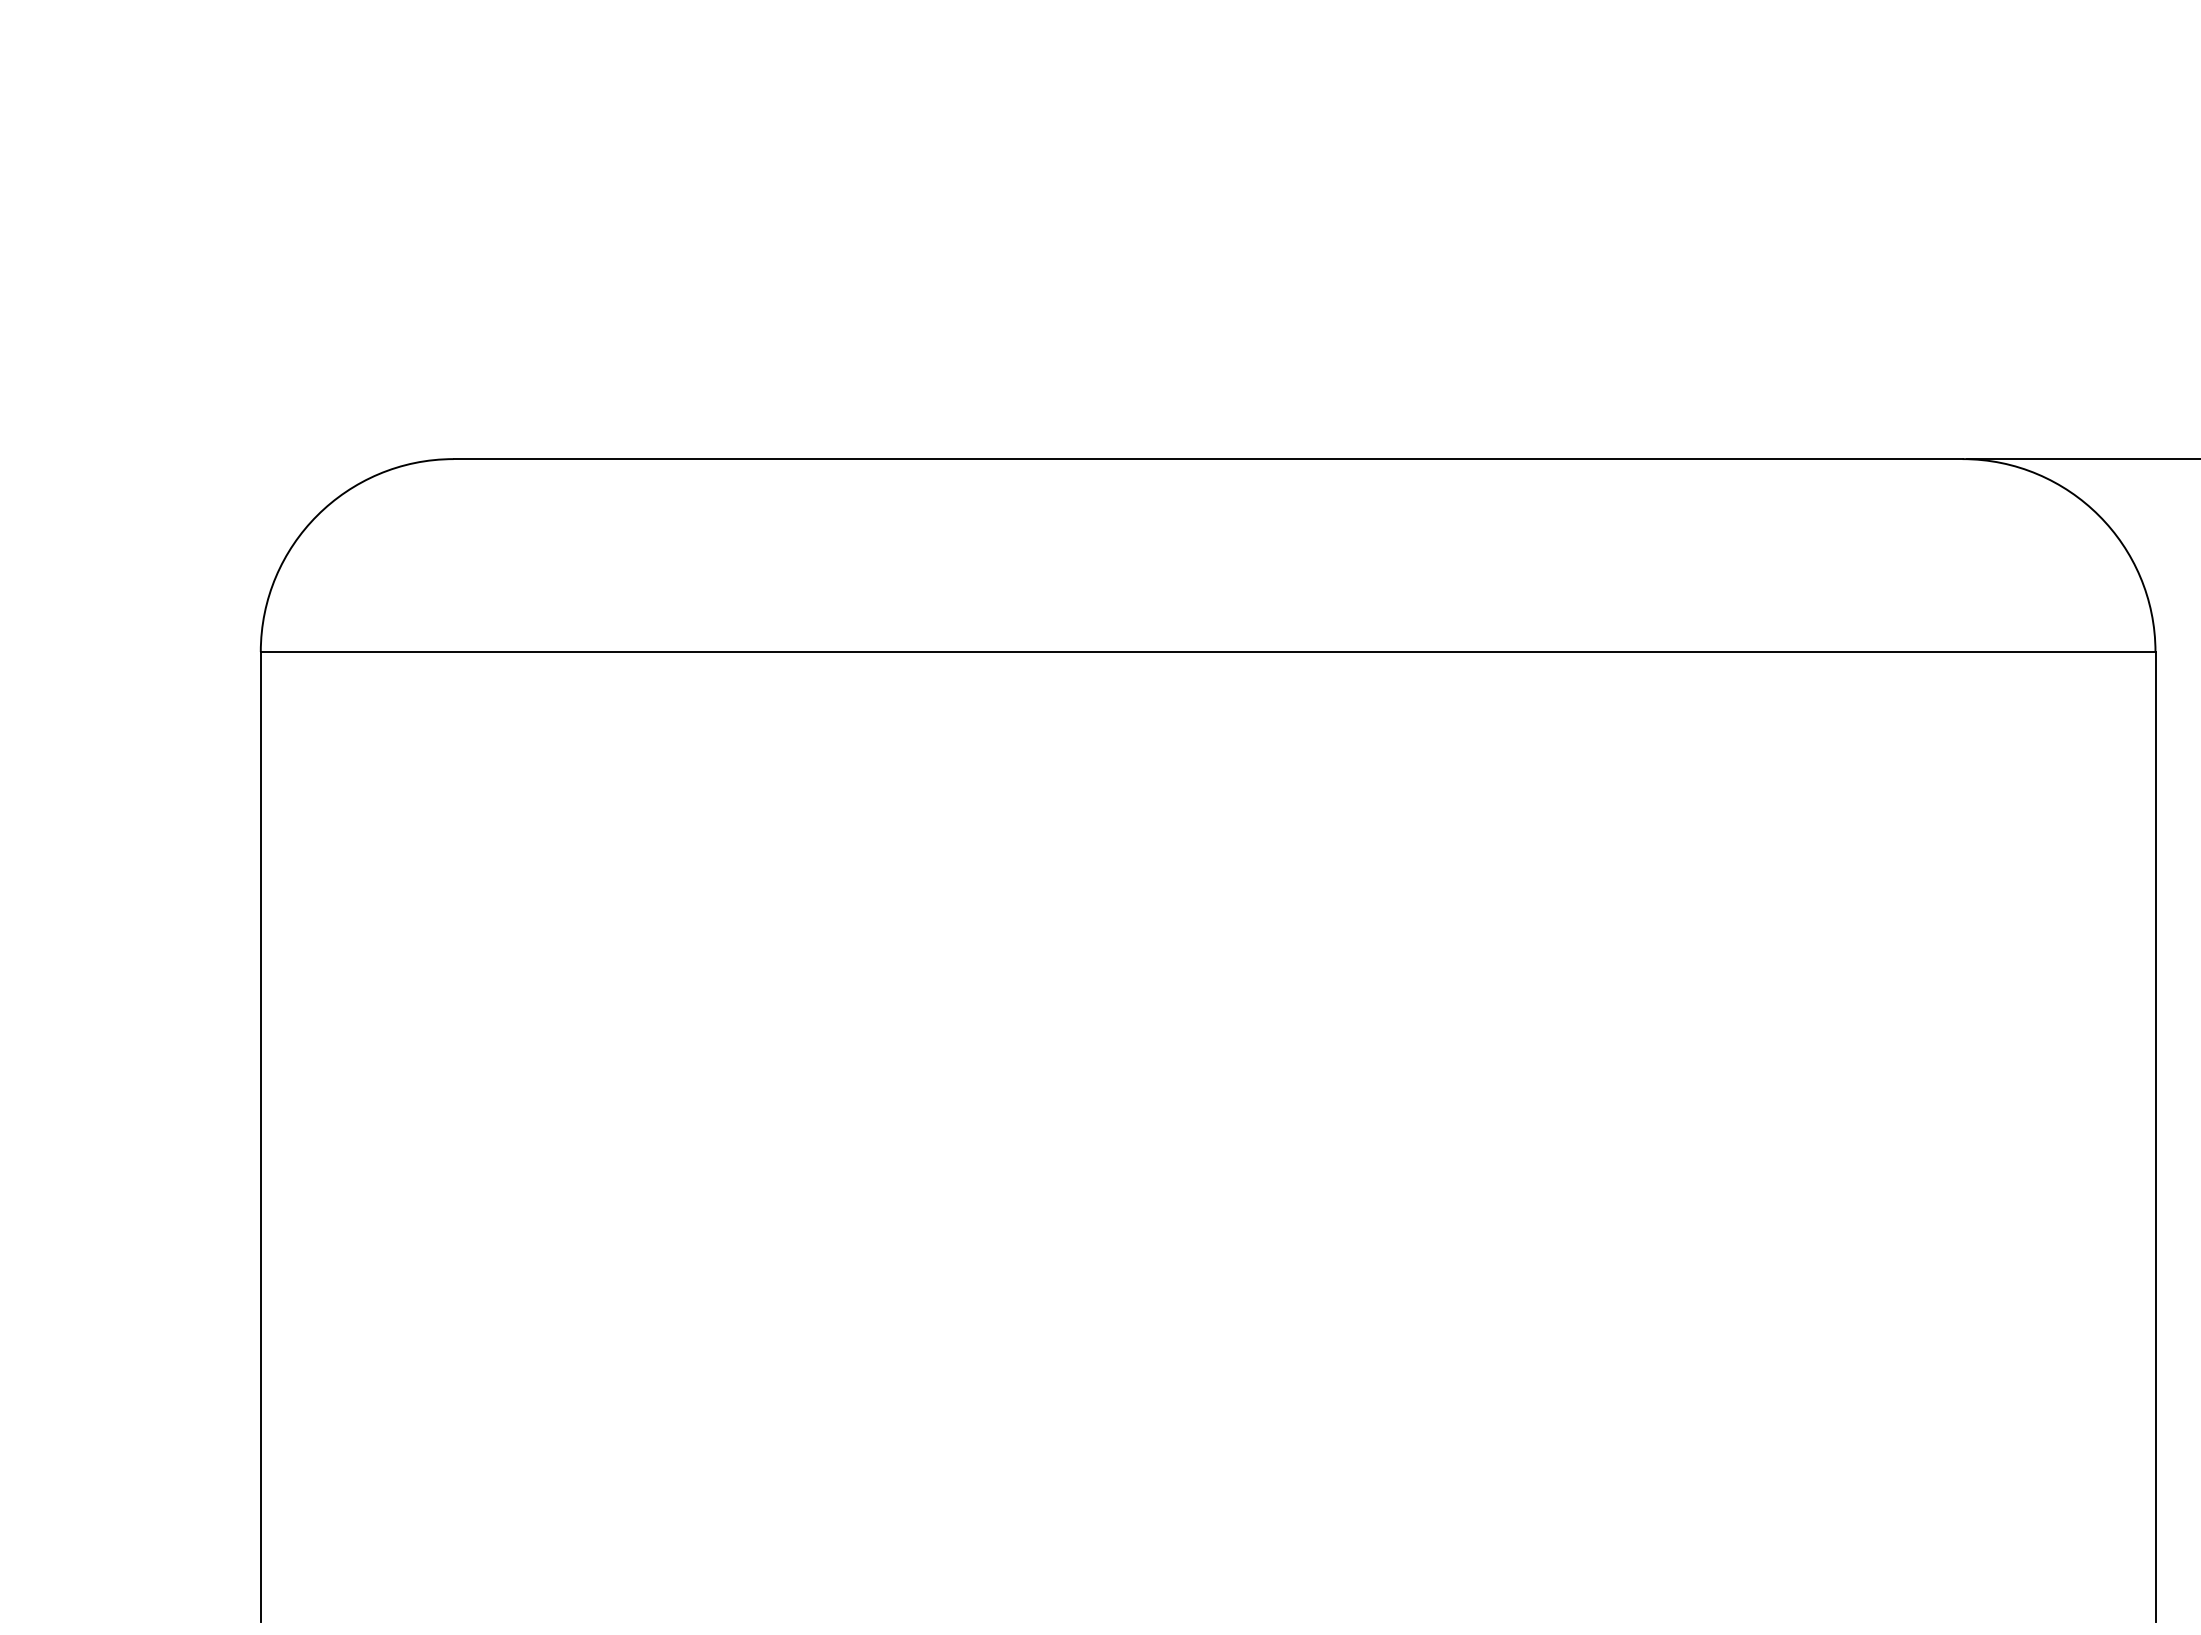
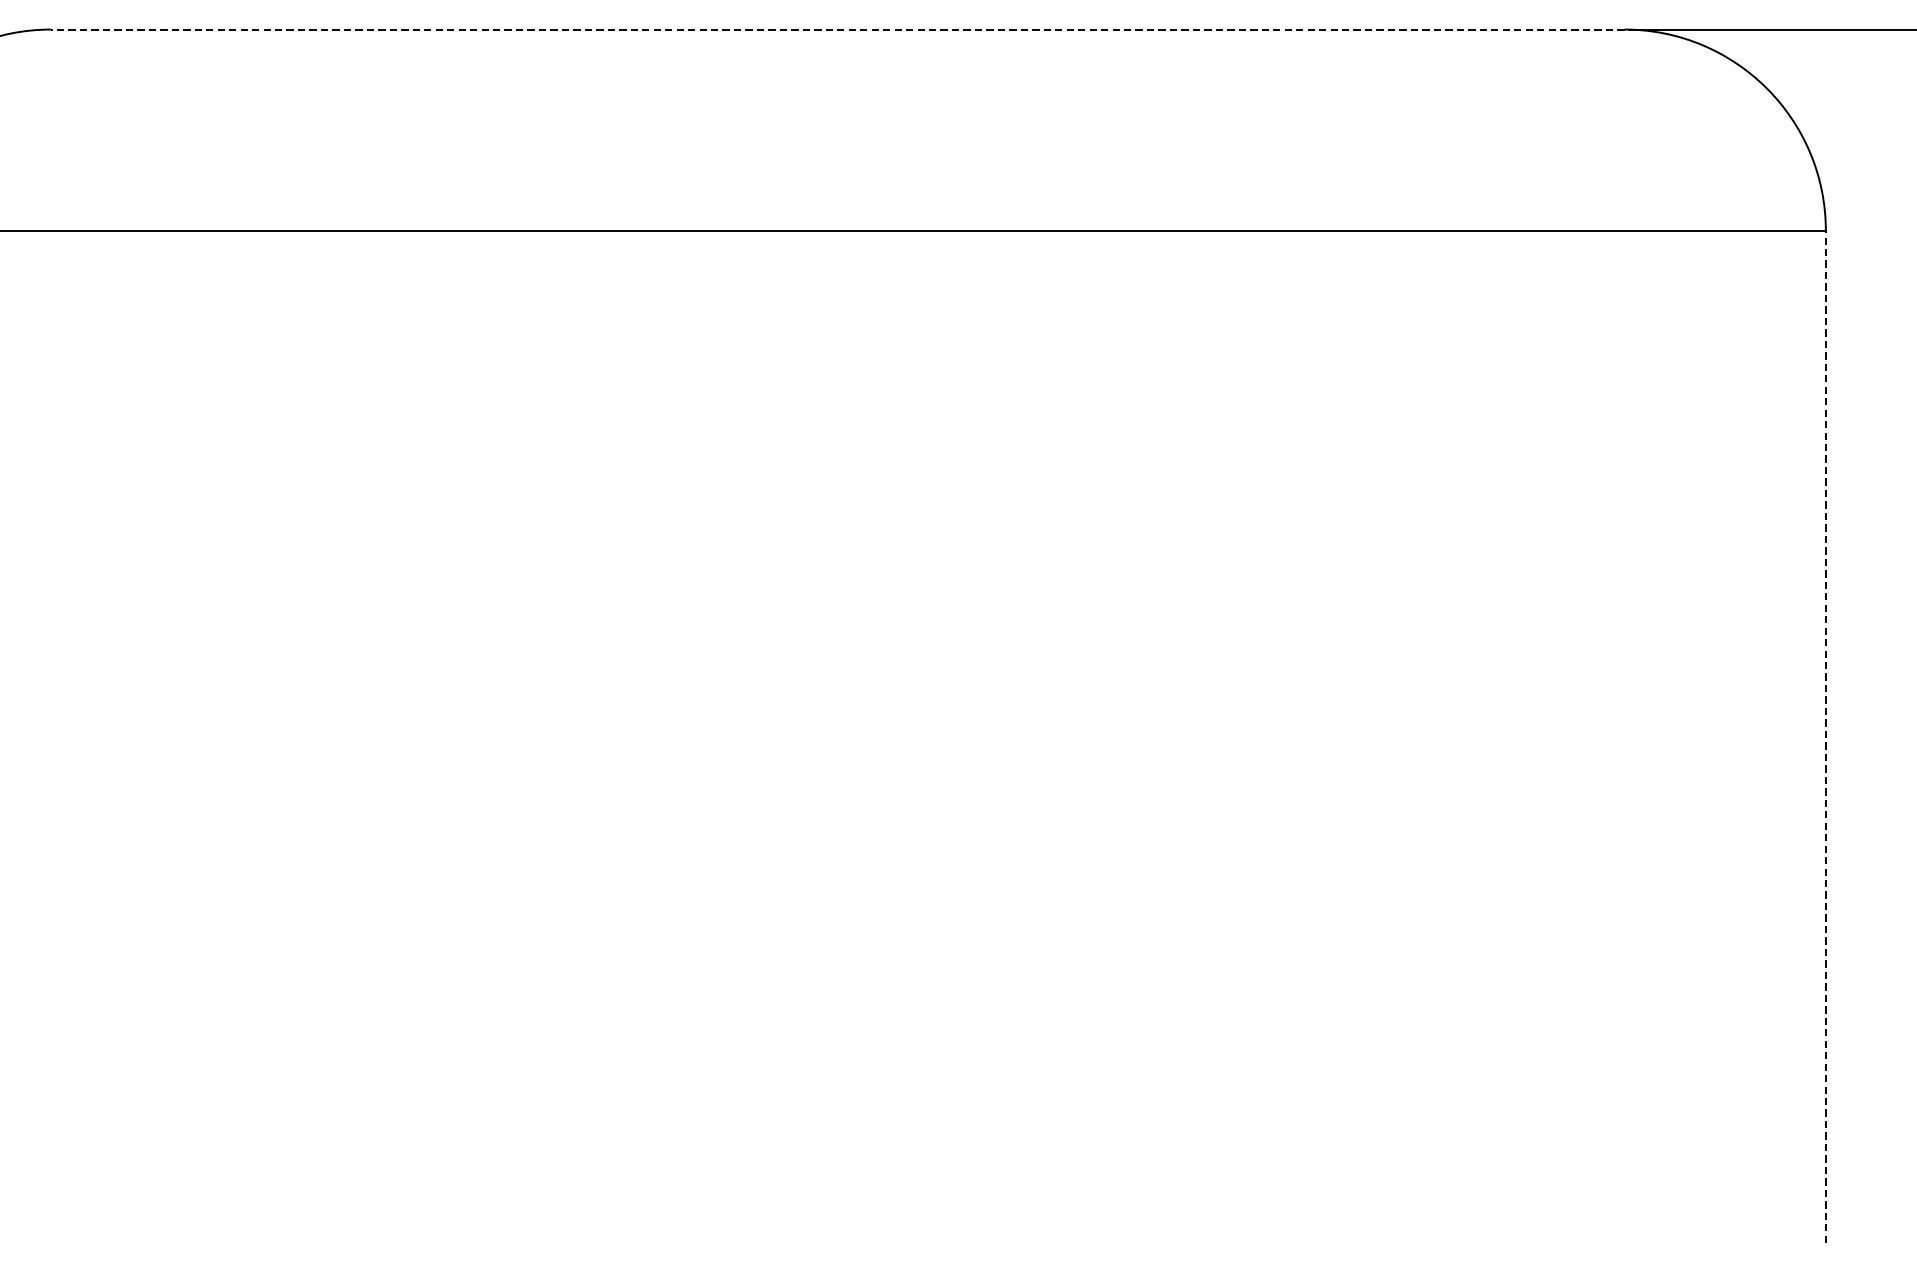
line: (1207, 459) -> (837, 29), solid -> dashed
line: (2155, 1136) -> (1825, 736), solid -> dashed

